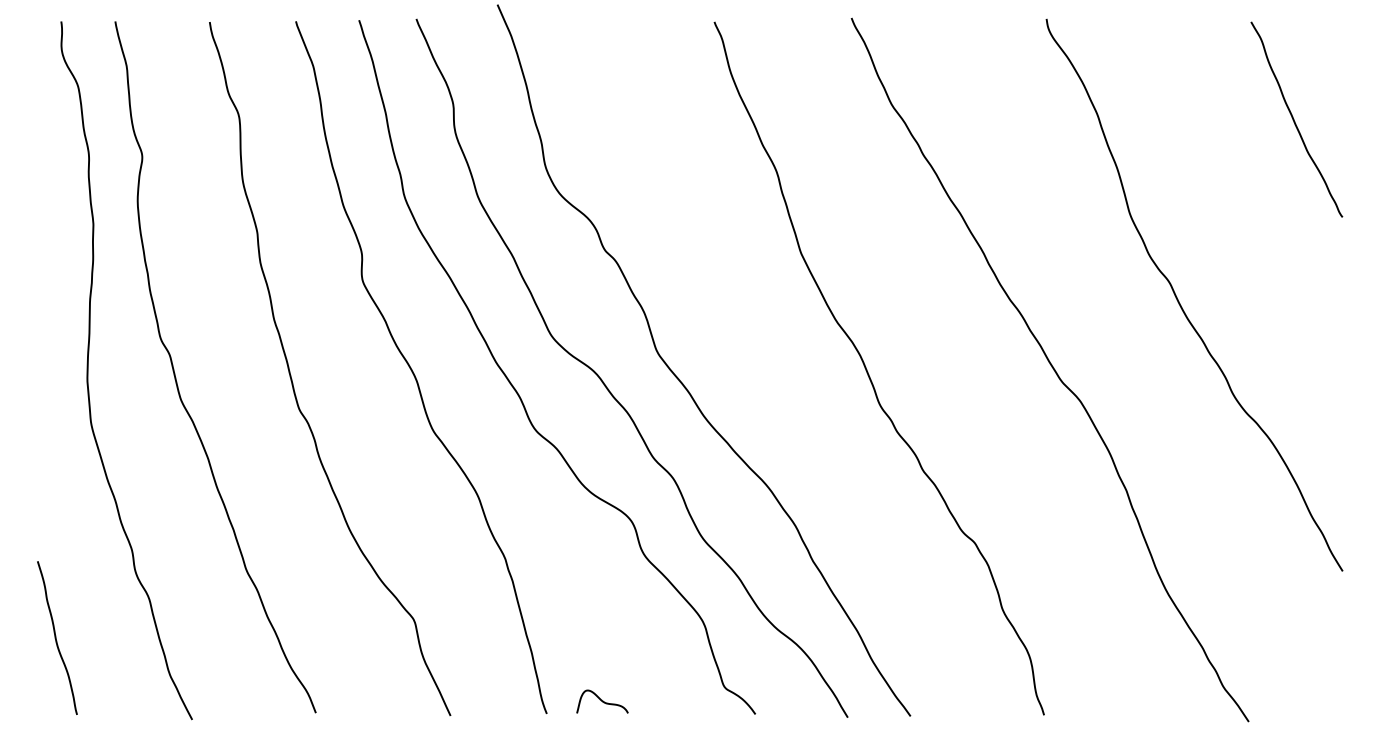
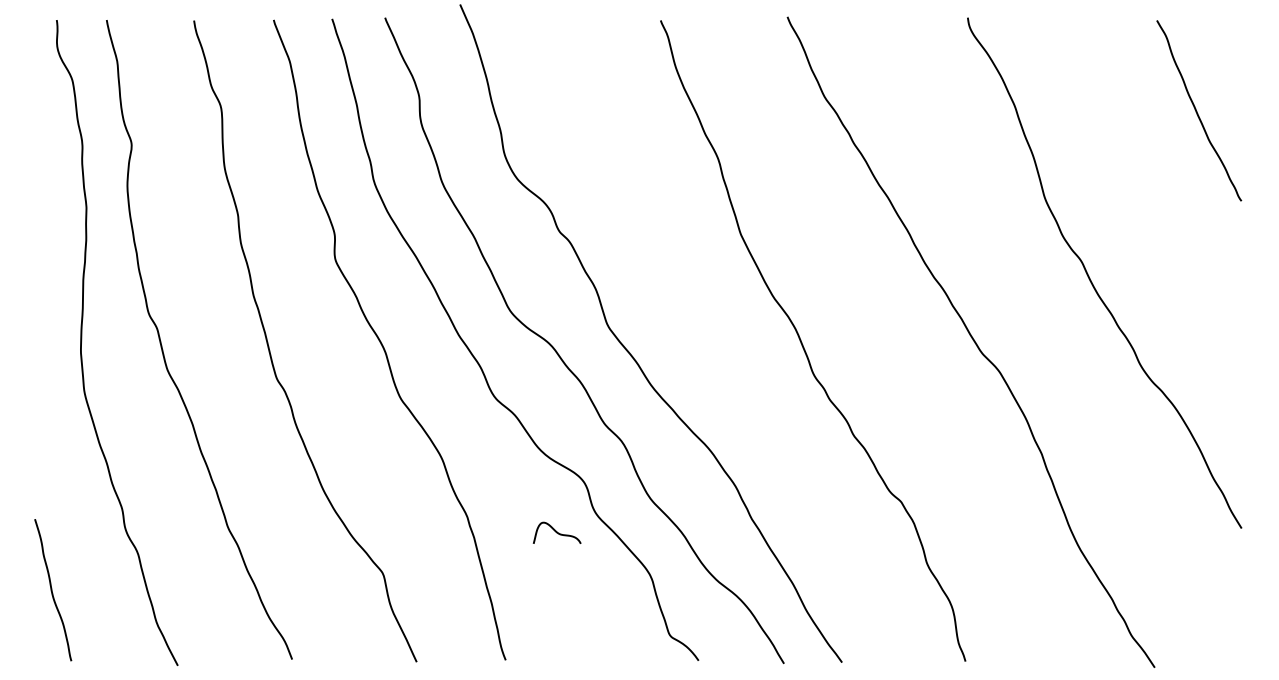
curve: (601, 701) -> (556, 532), moved

